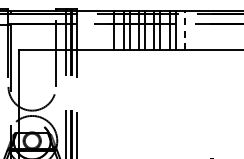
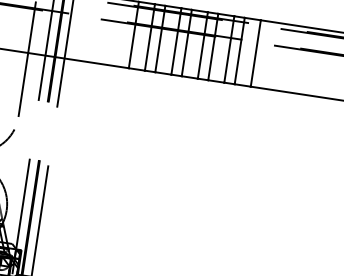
line: (185, 30) -> (256, 53), dashed -> solid

